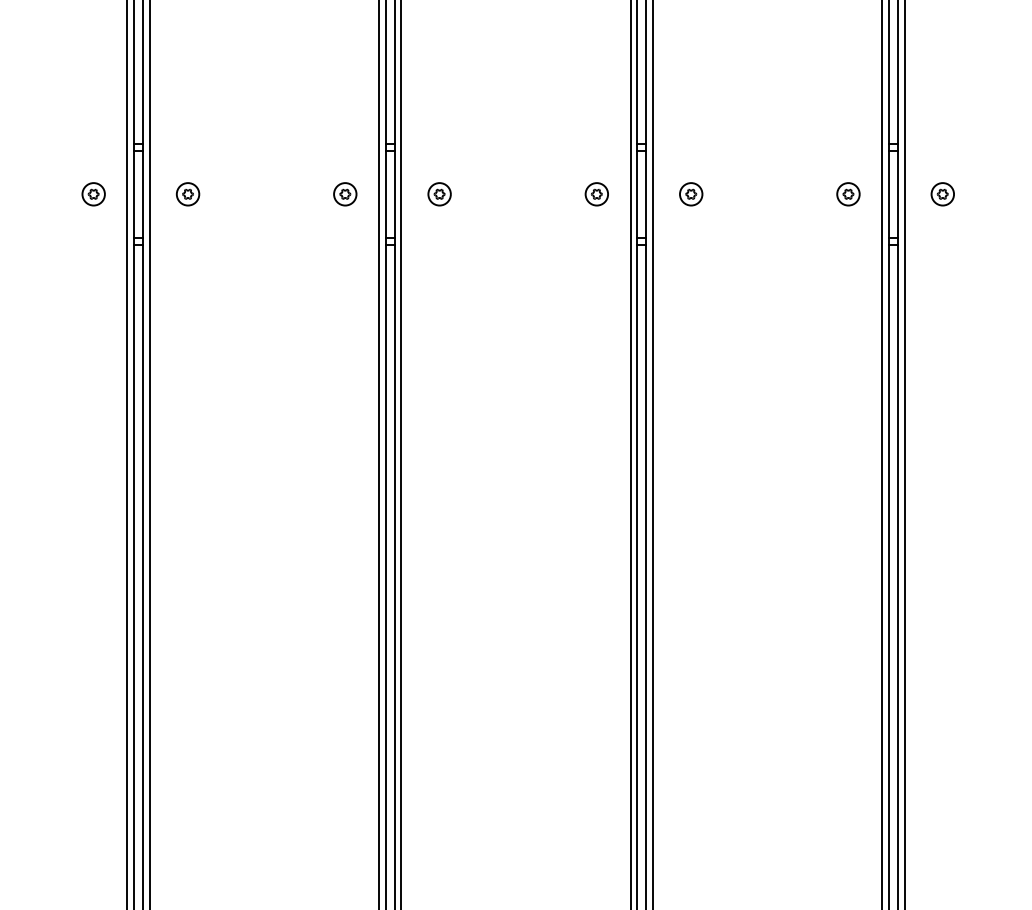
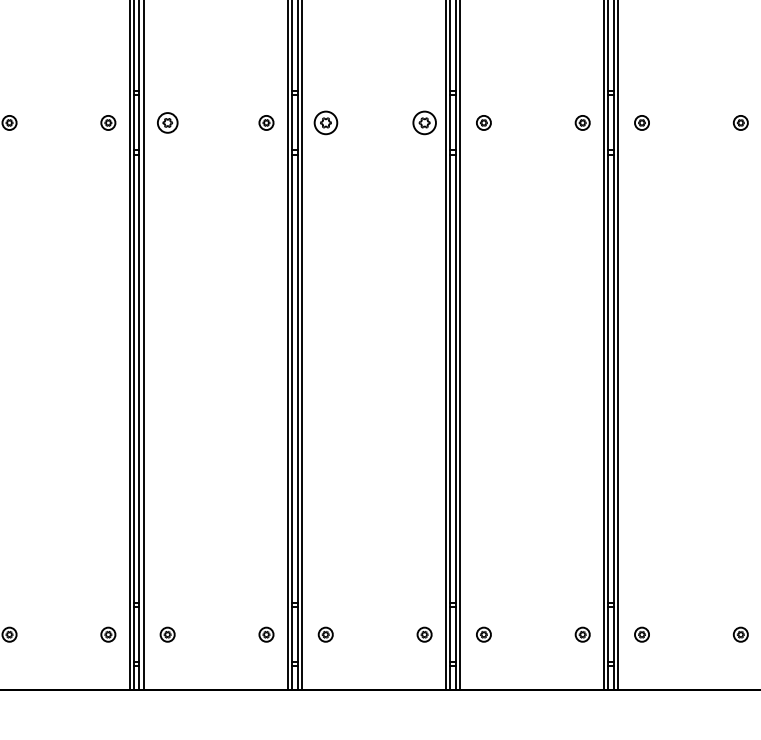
part: (187, 193) -> (167, 122), size x1.4
part: (439, 193) -> (325, 122), size x1.6
part: (596, 193) -> (424, 122), size x1.6

